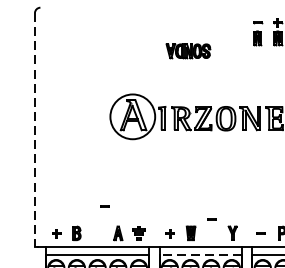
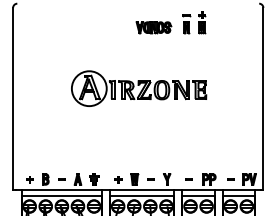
part: (188, 51) -> (153, 27), moved
line: (35, 130) -> (13, 99), dashed -> solid
part: (104, 206) -> (61, 179), moved
part: (211, 219) -> (150, 179), moved
line: (199, 253) -> (141, 195), dashed -> solid

